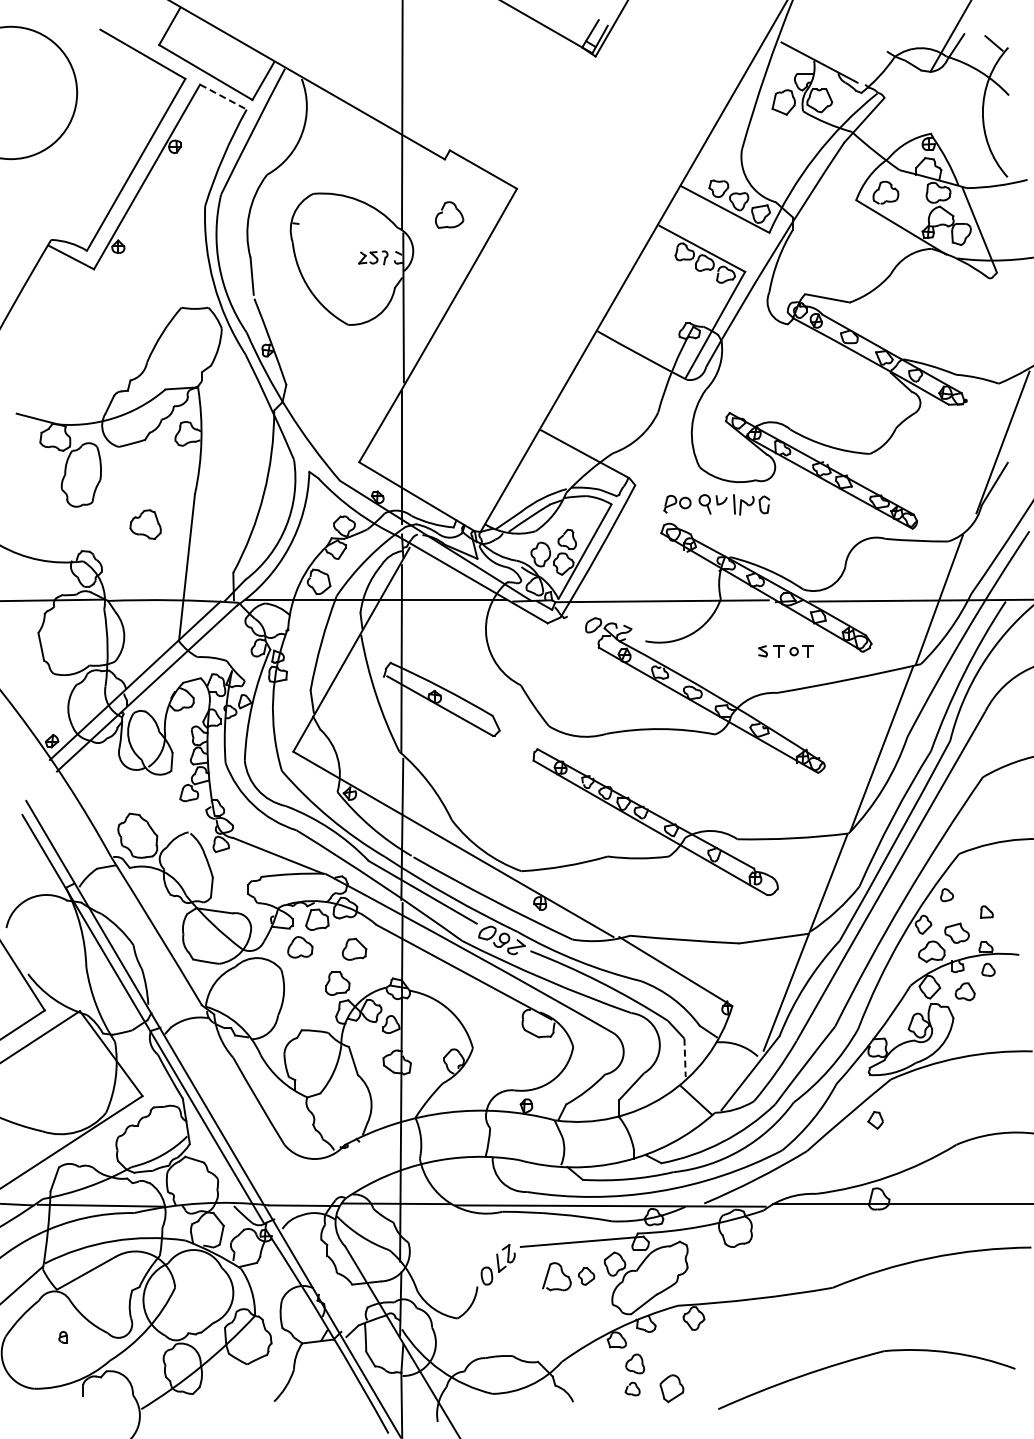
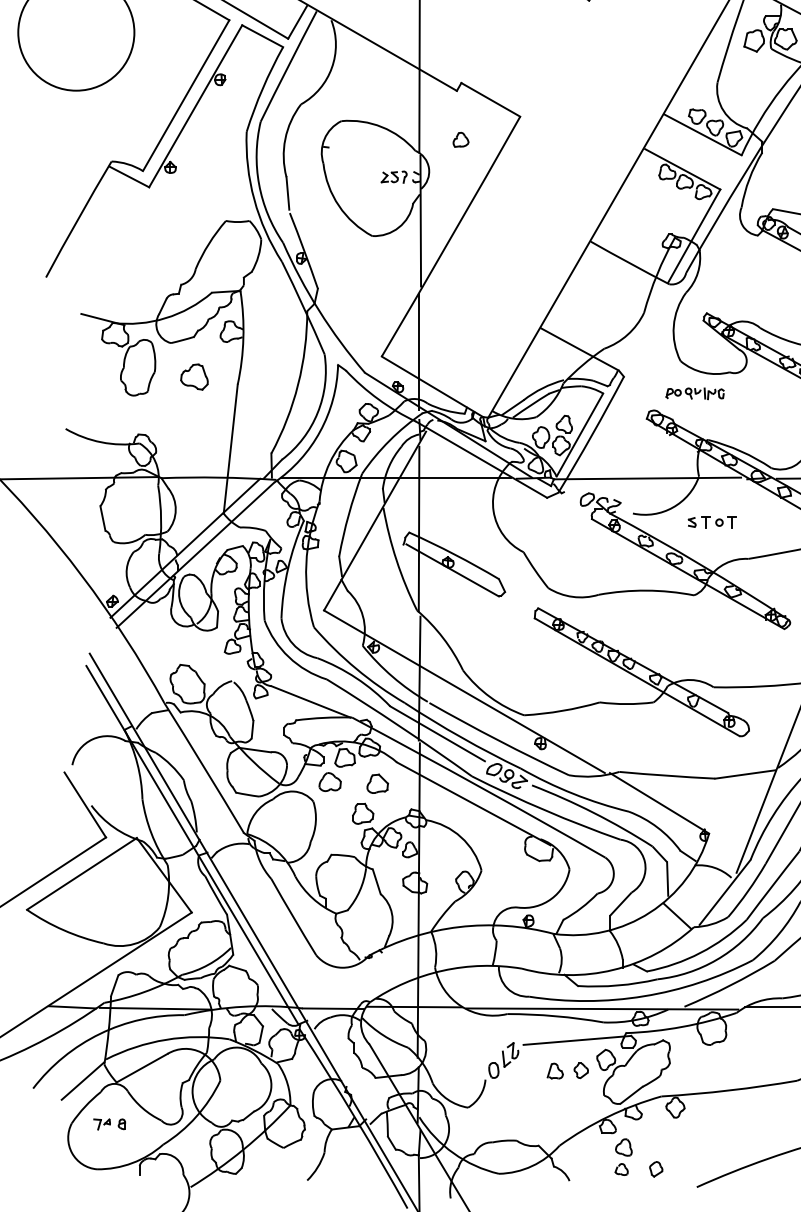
line: (223, 97) -> (262, 36), dashed -> solid
part: (449, 215) -> (461, 140), size x0.62
part: (715, 504) -> (694, 393), size x0.62
part: (145, 524) -> (194, 376), moved
part: (785, 651) -> (711, 522), moved
line: (685, 1058) -> (668, 879), dashed -> solid
part: (556, 1276) -> (554, 1070), size x0.62
part: (40, 1337) -> (102, 1124), added
part: (671, 1388) -> (655, 1169), size x0.62

